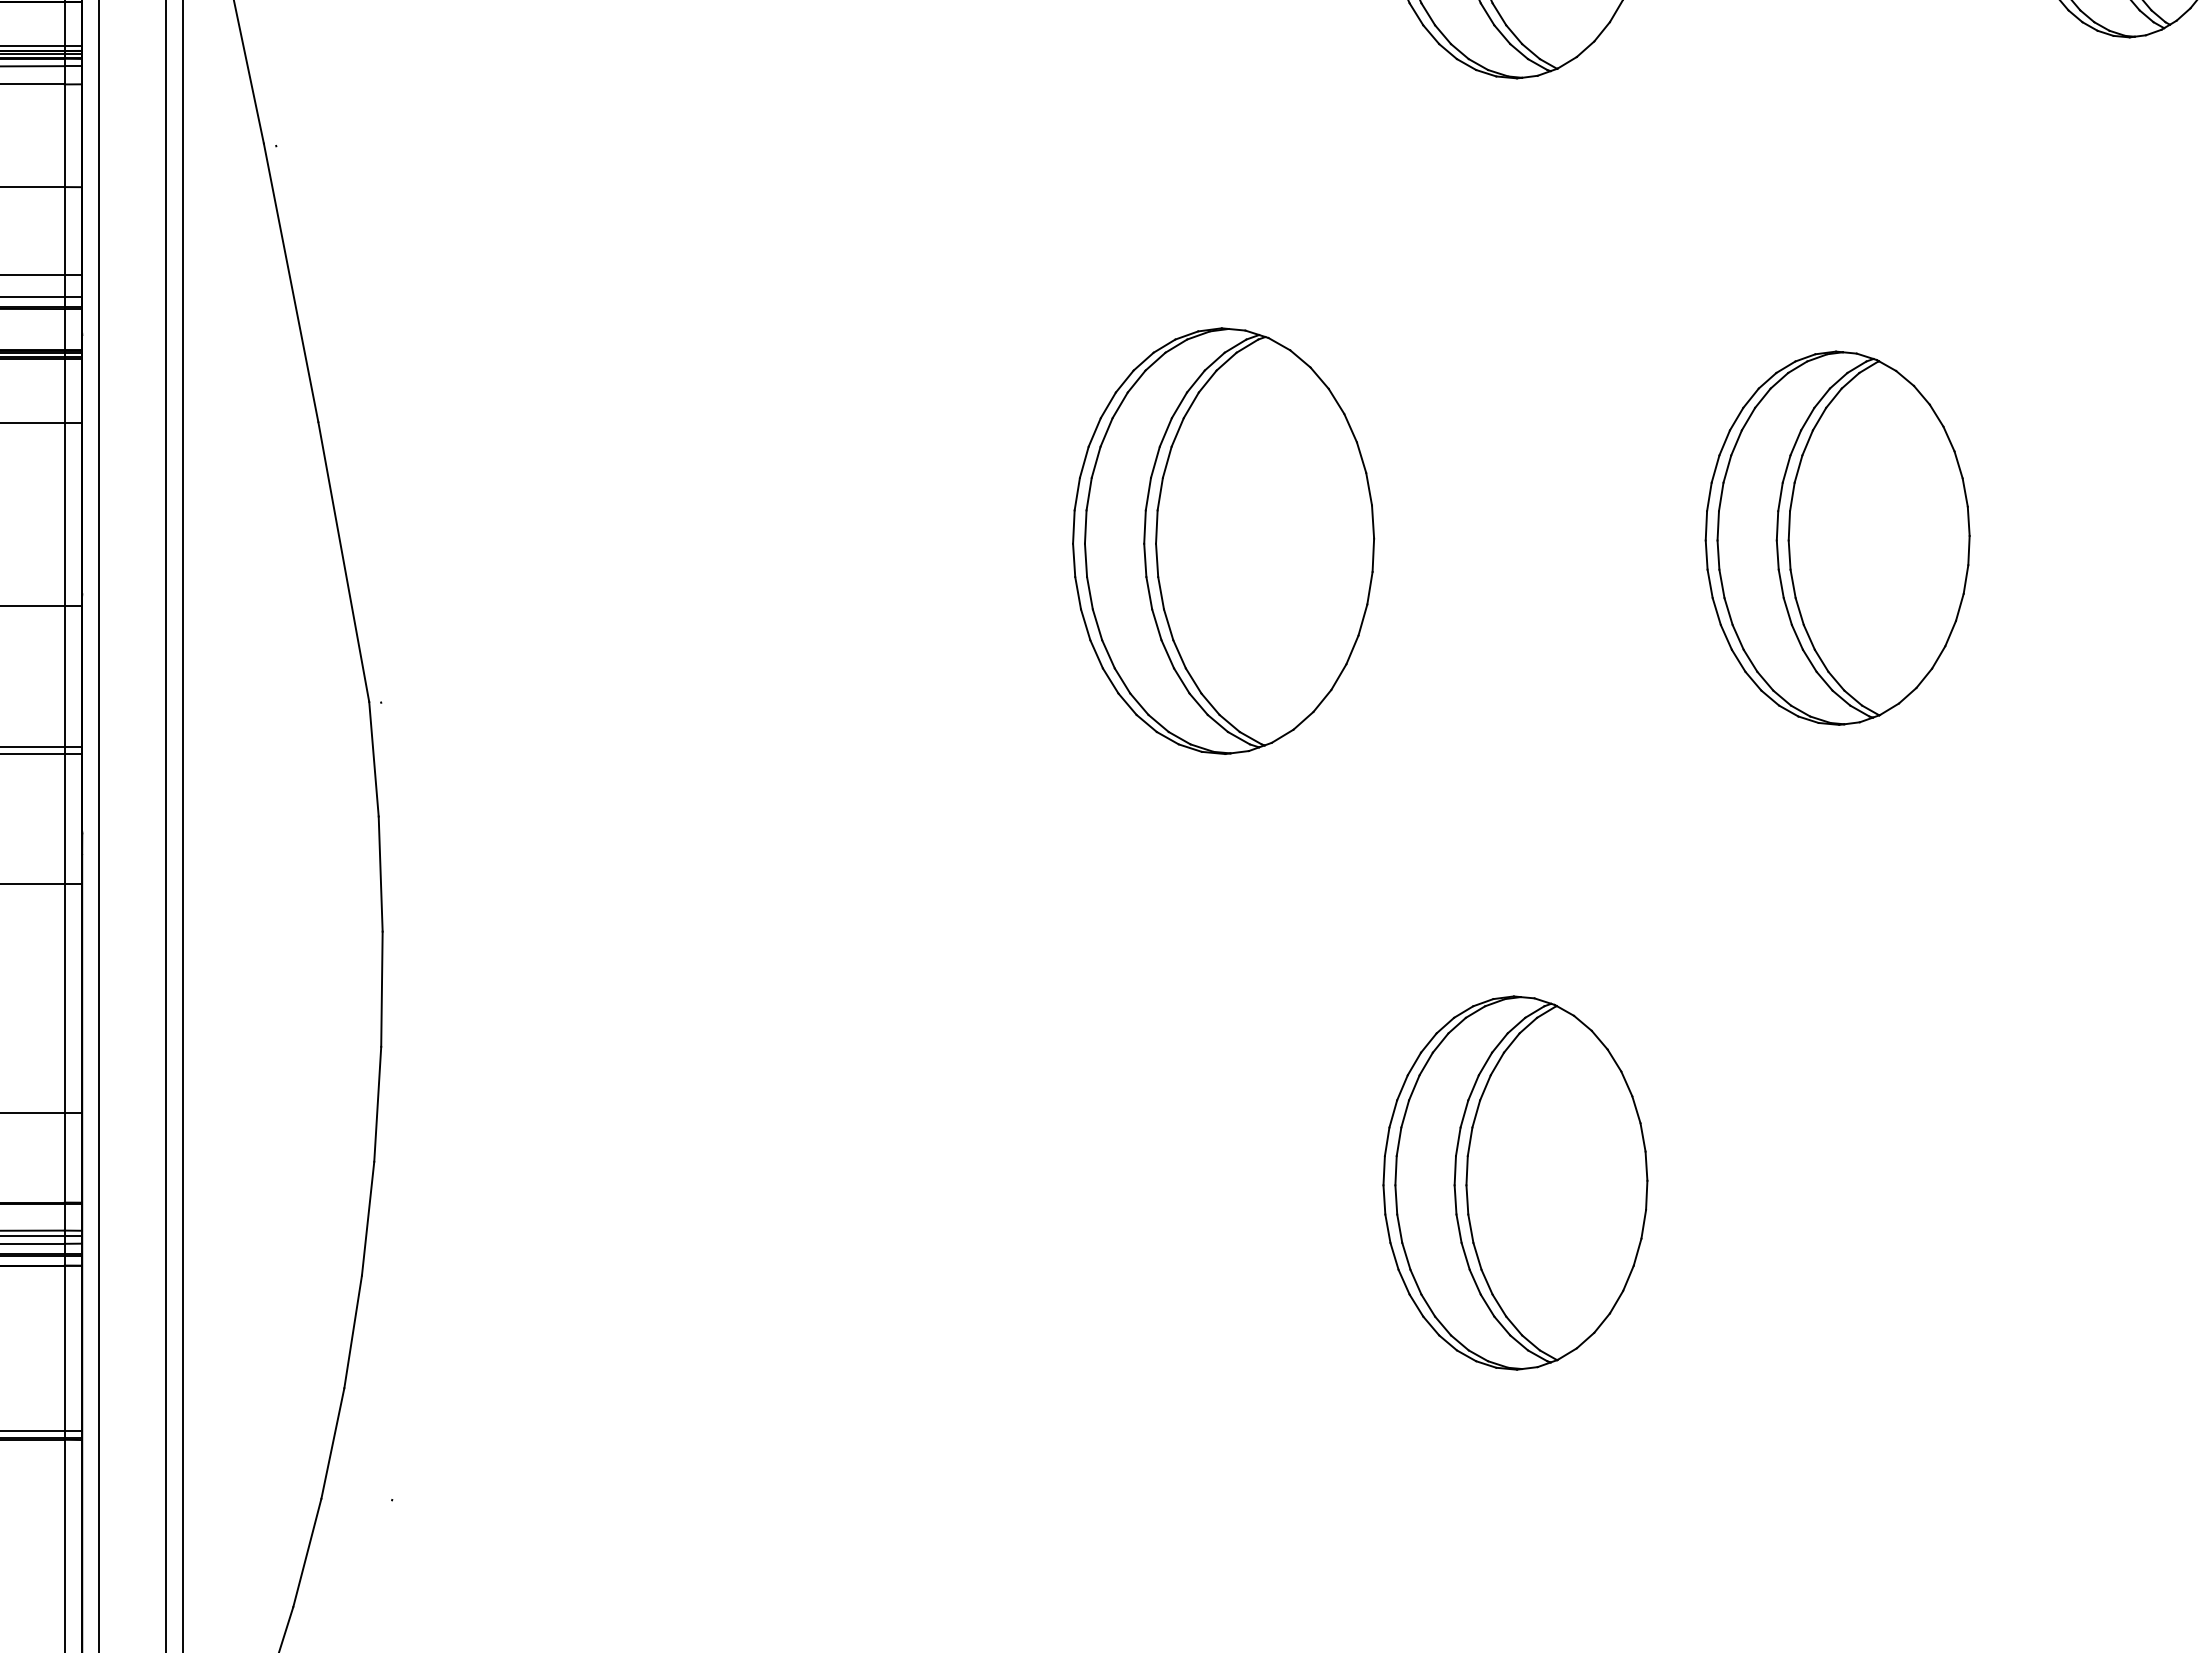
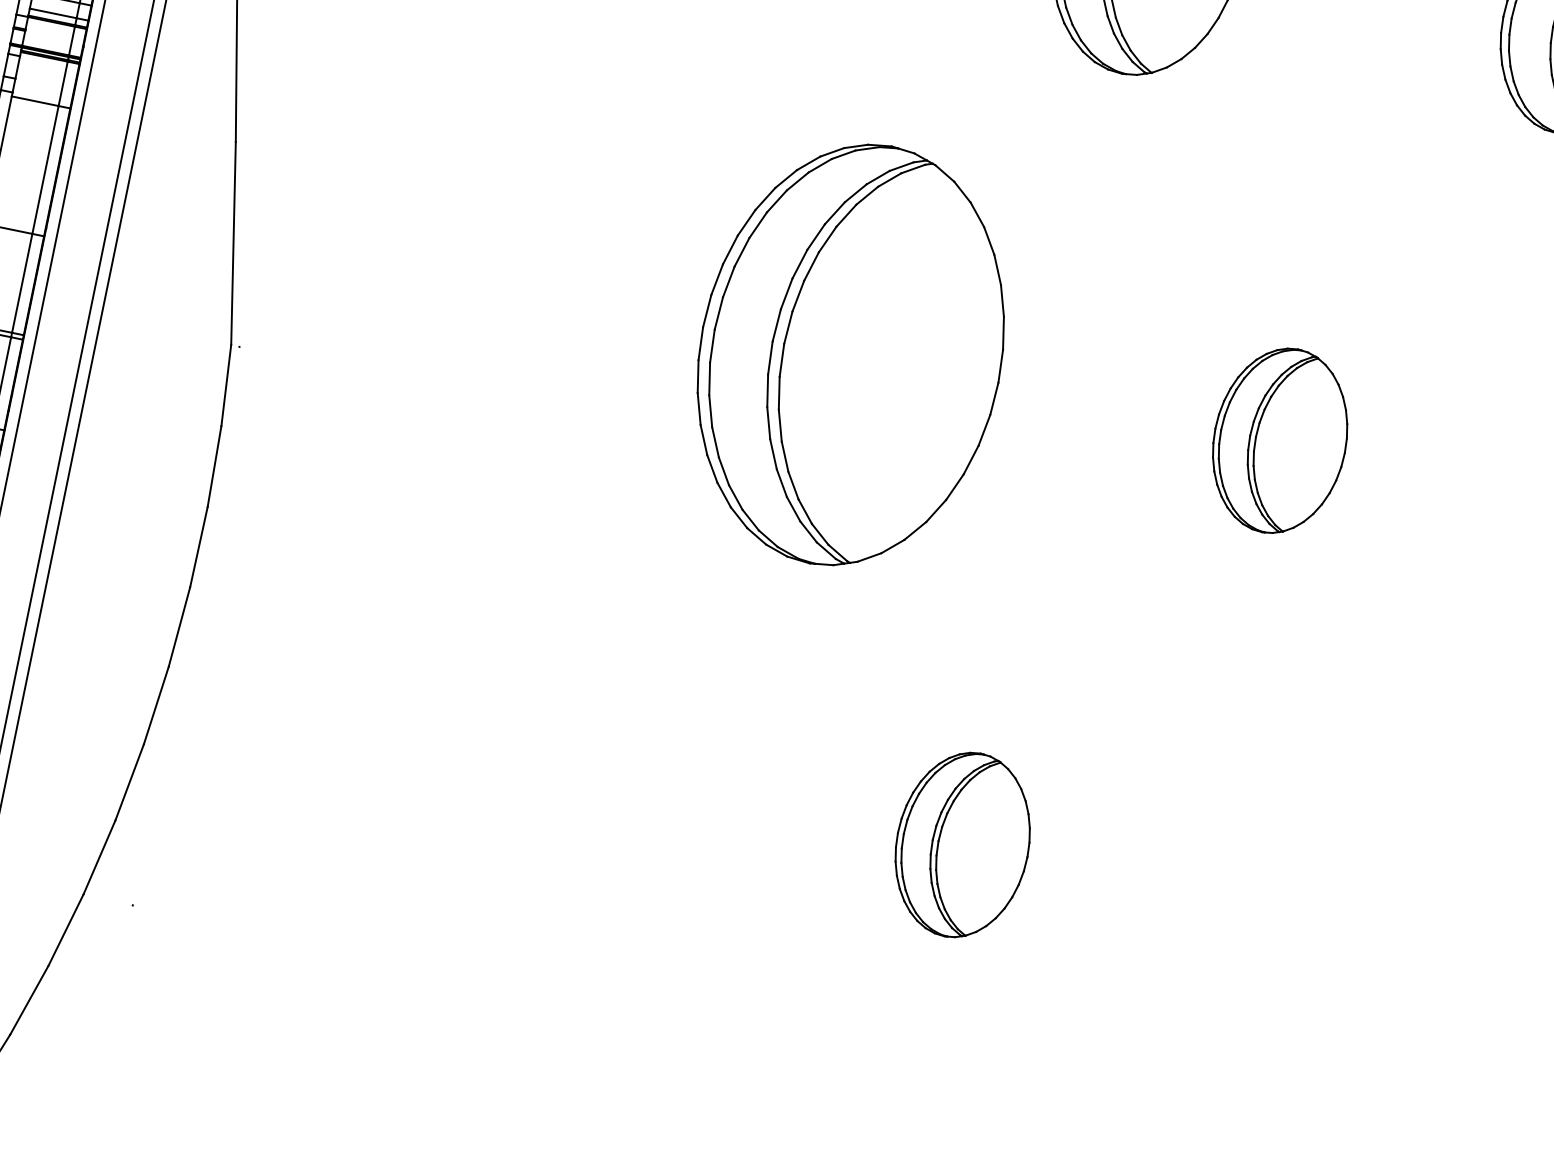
part: (1837, 537) -> (1280, 440), size x0.7
part: (1223, 540) -> (850, 354), size x1.4
part: (1515, 1182) -> (962, 844), size x0.7

